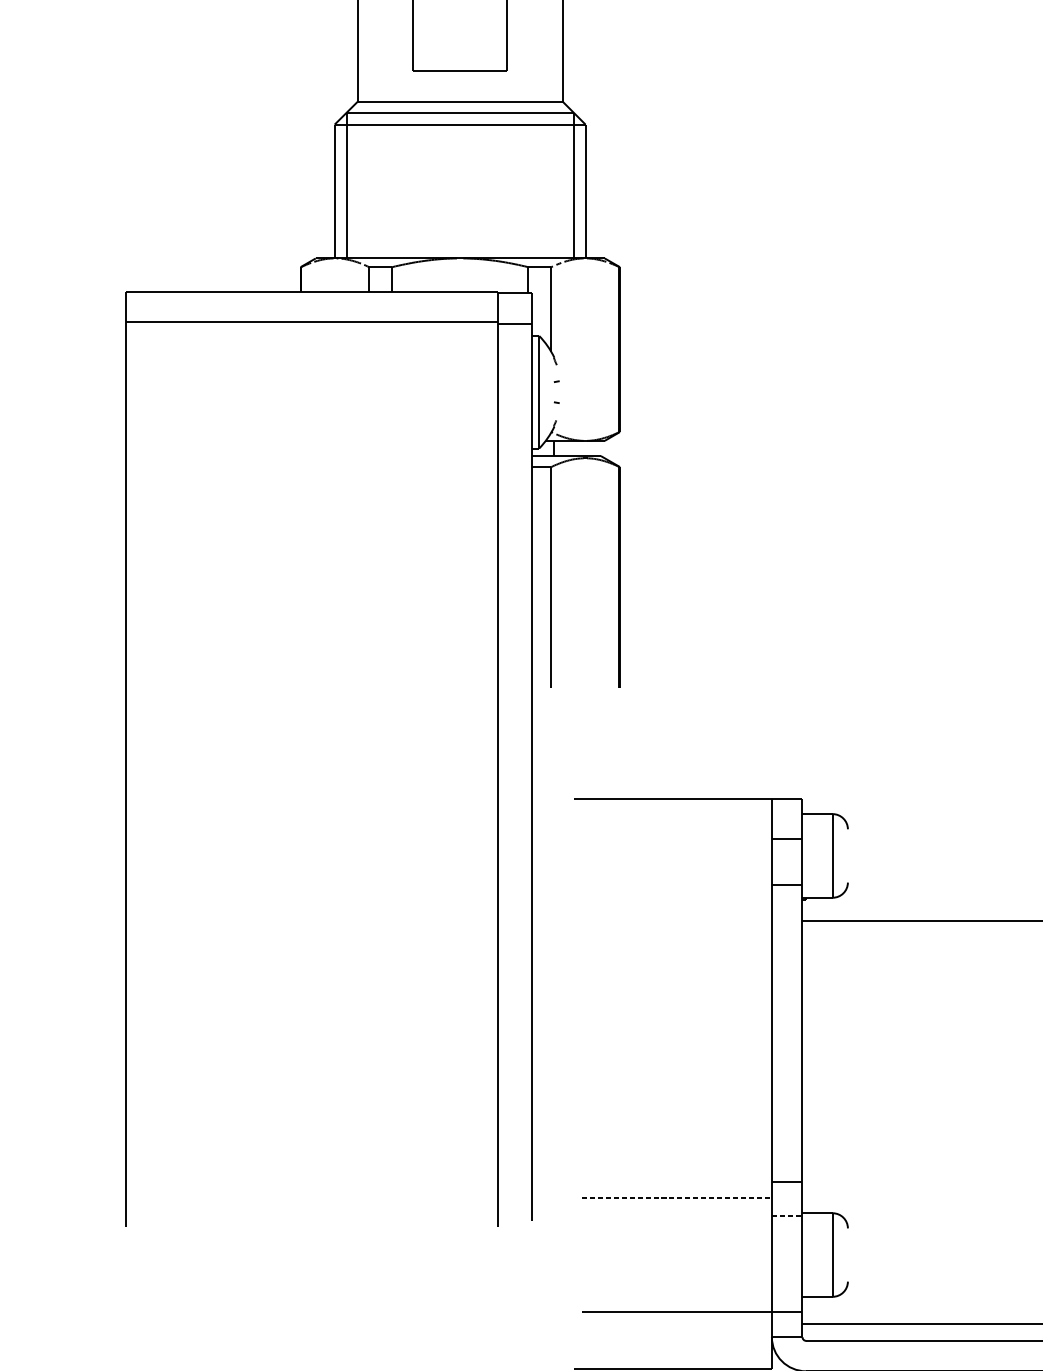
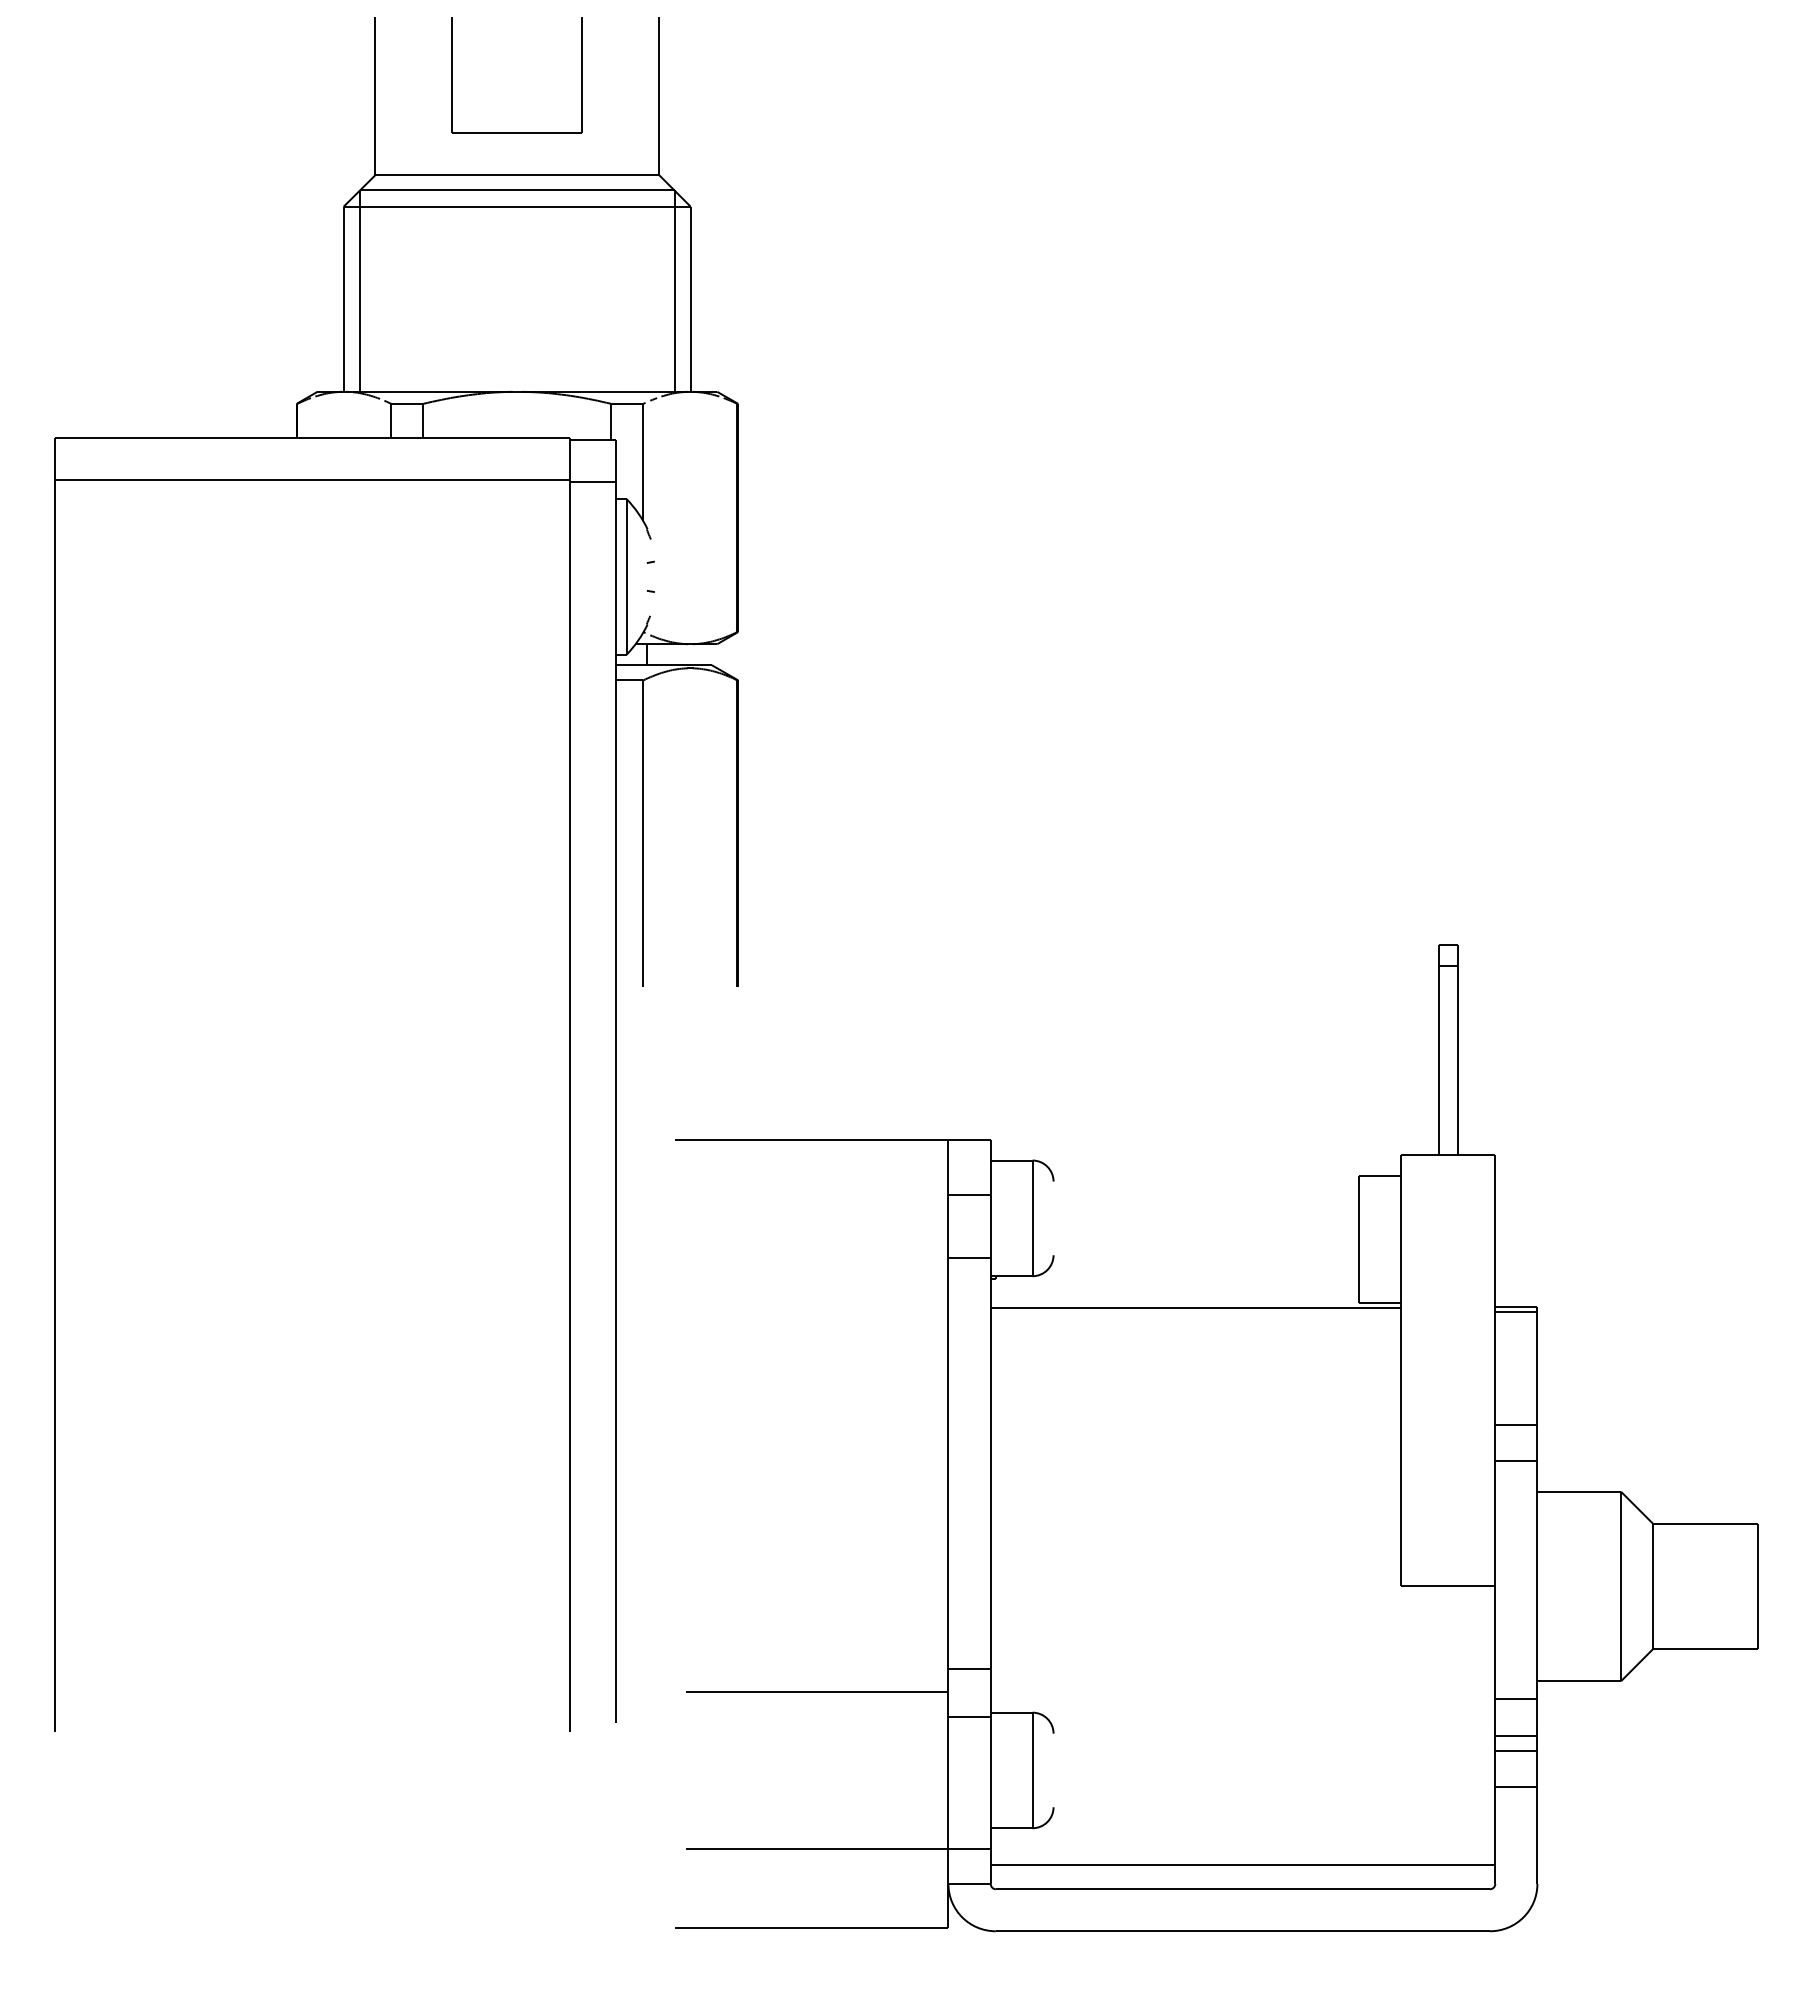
line: (677, 1197) -> (817, 1691), dashed -> solid
line: (787, 1216) -> (970, 1716), dashed -> solid

